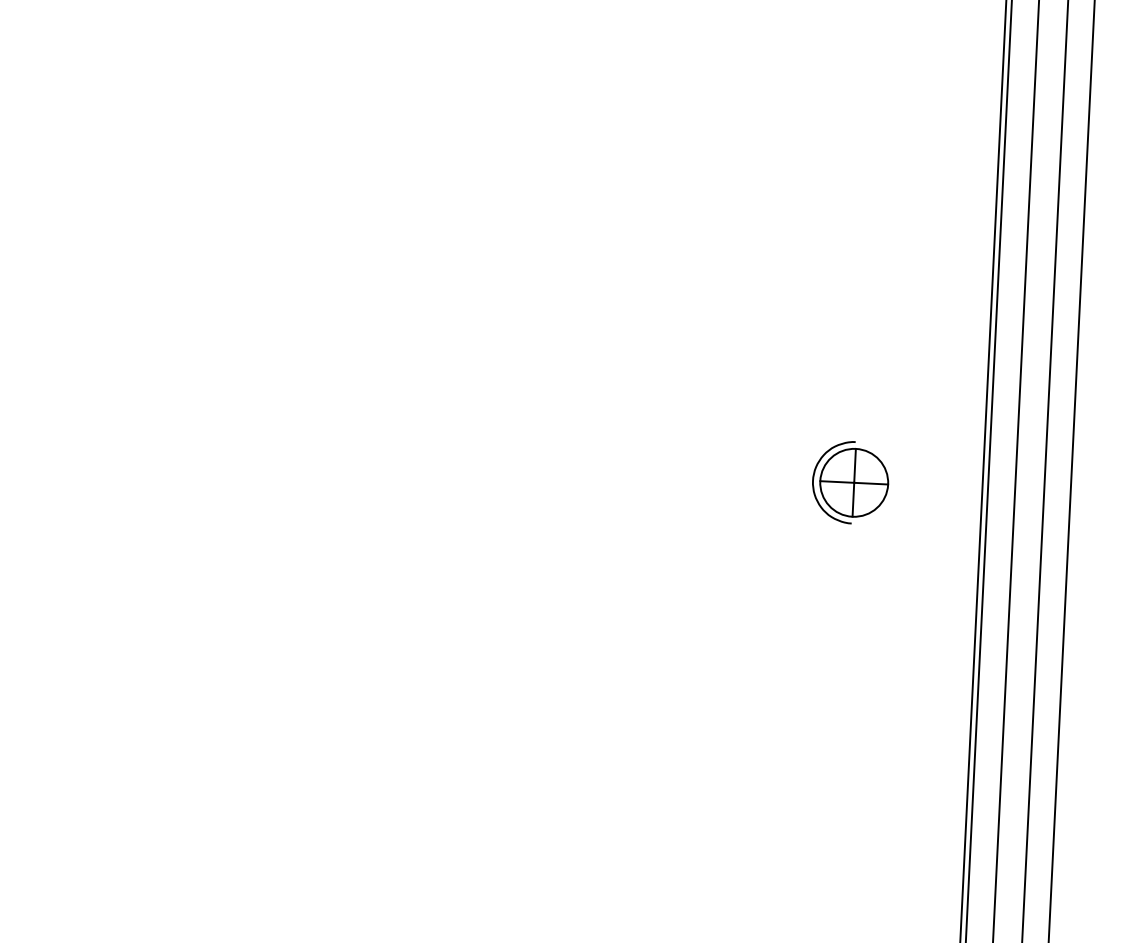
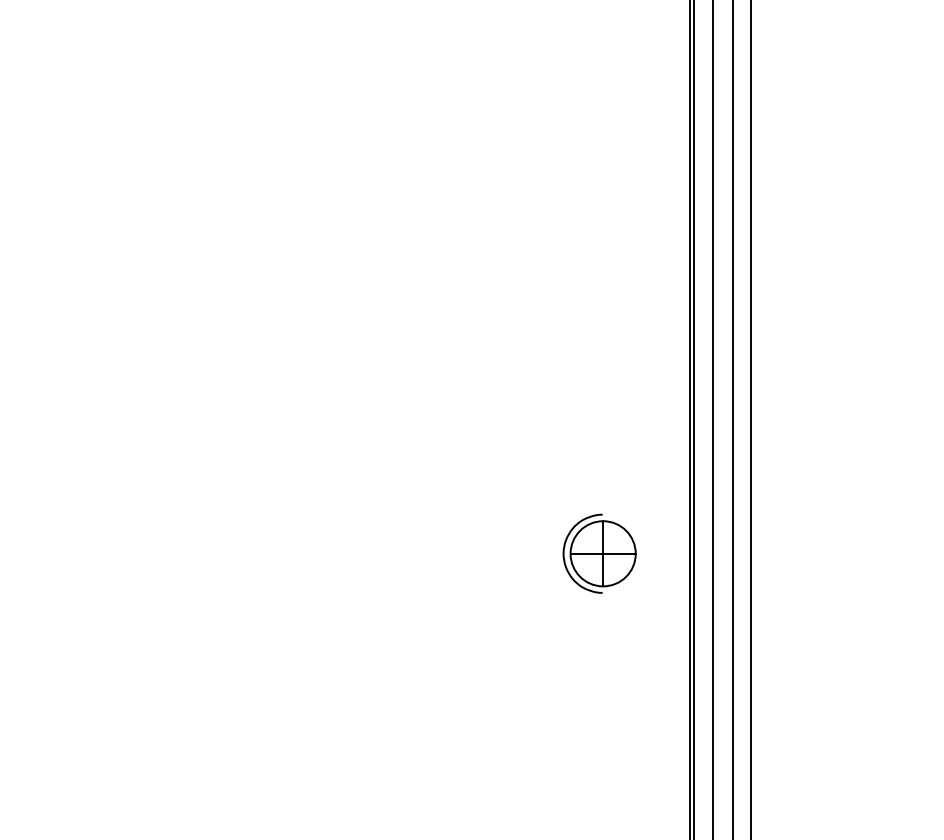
part: (850, 482) -> (599, 553), size x1.4

